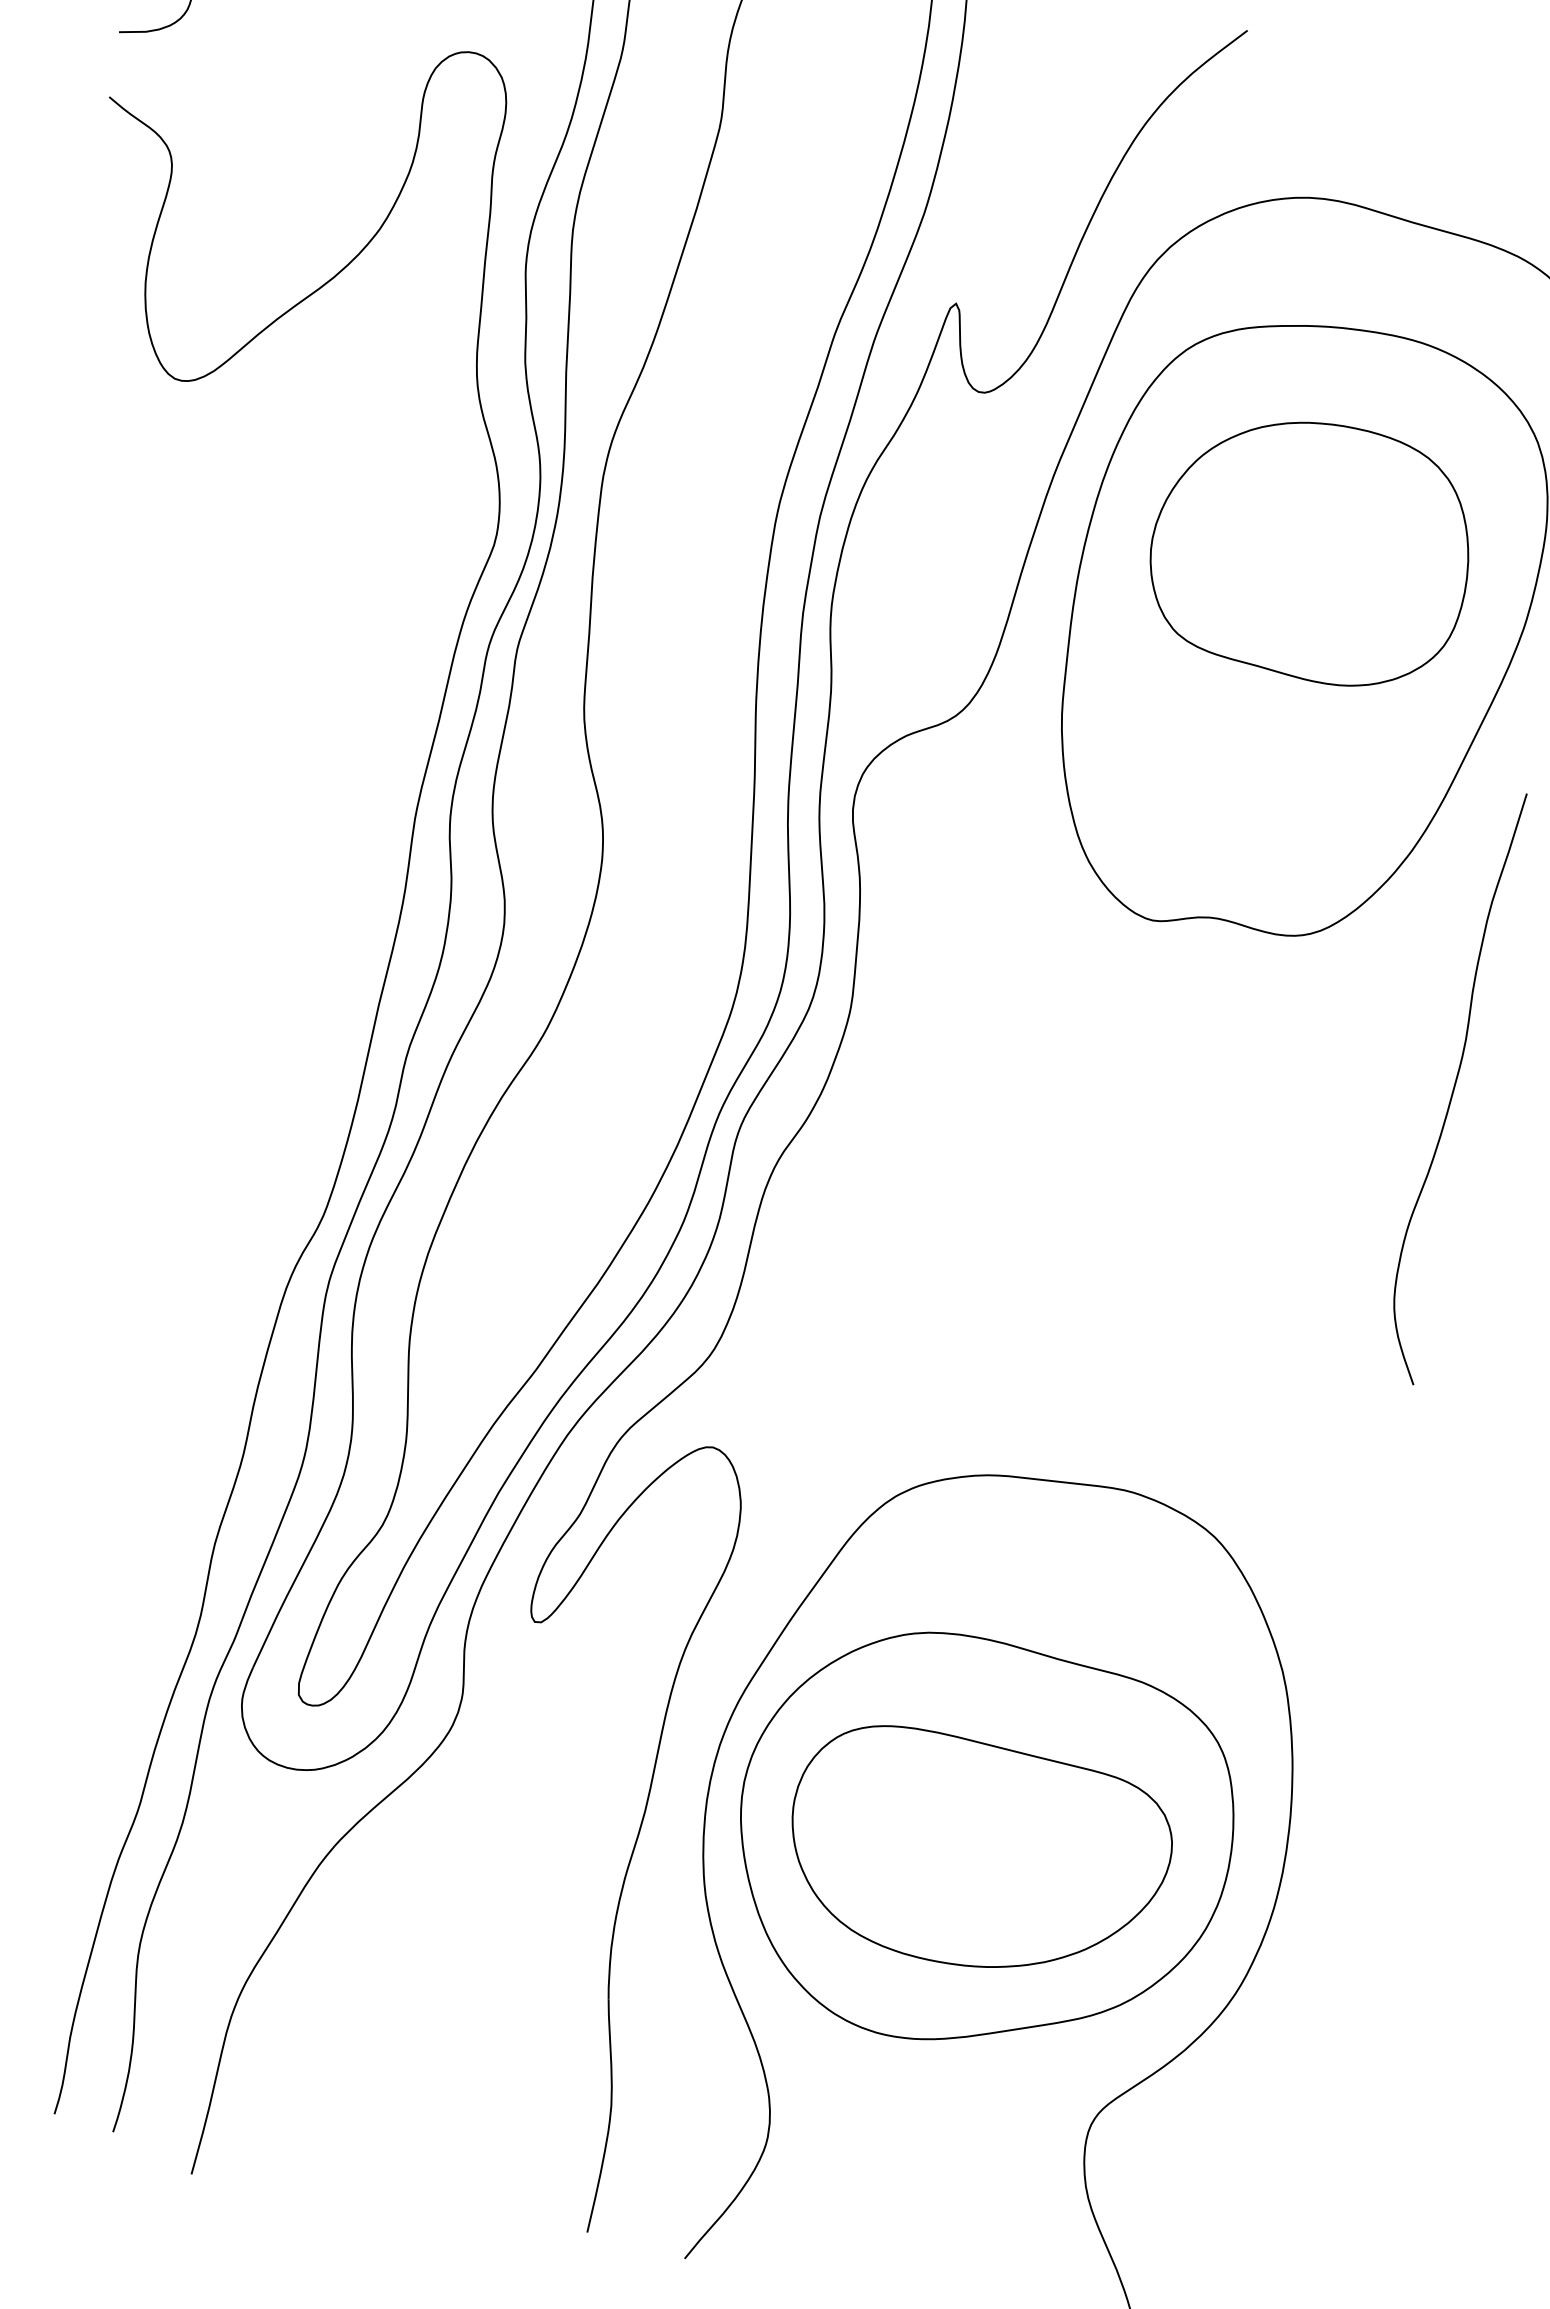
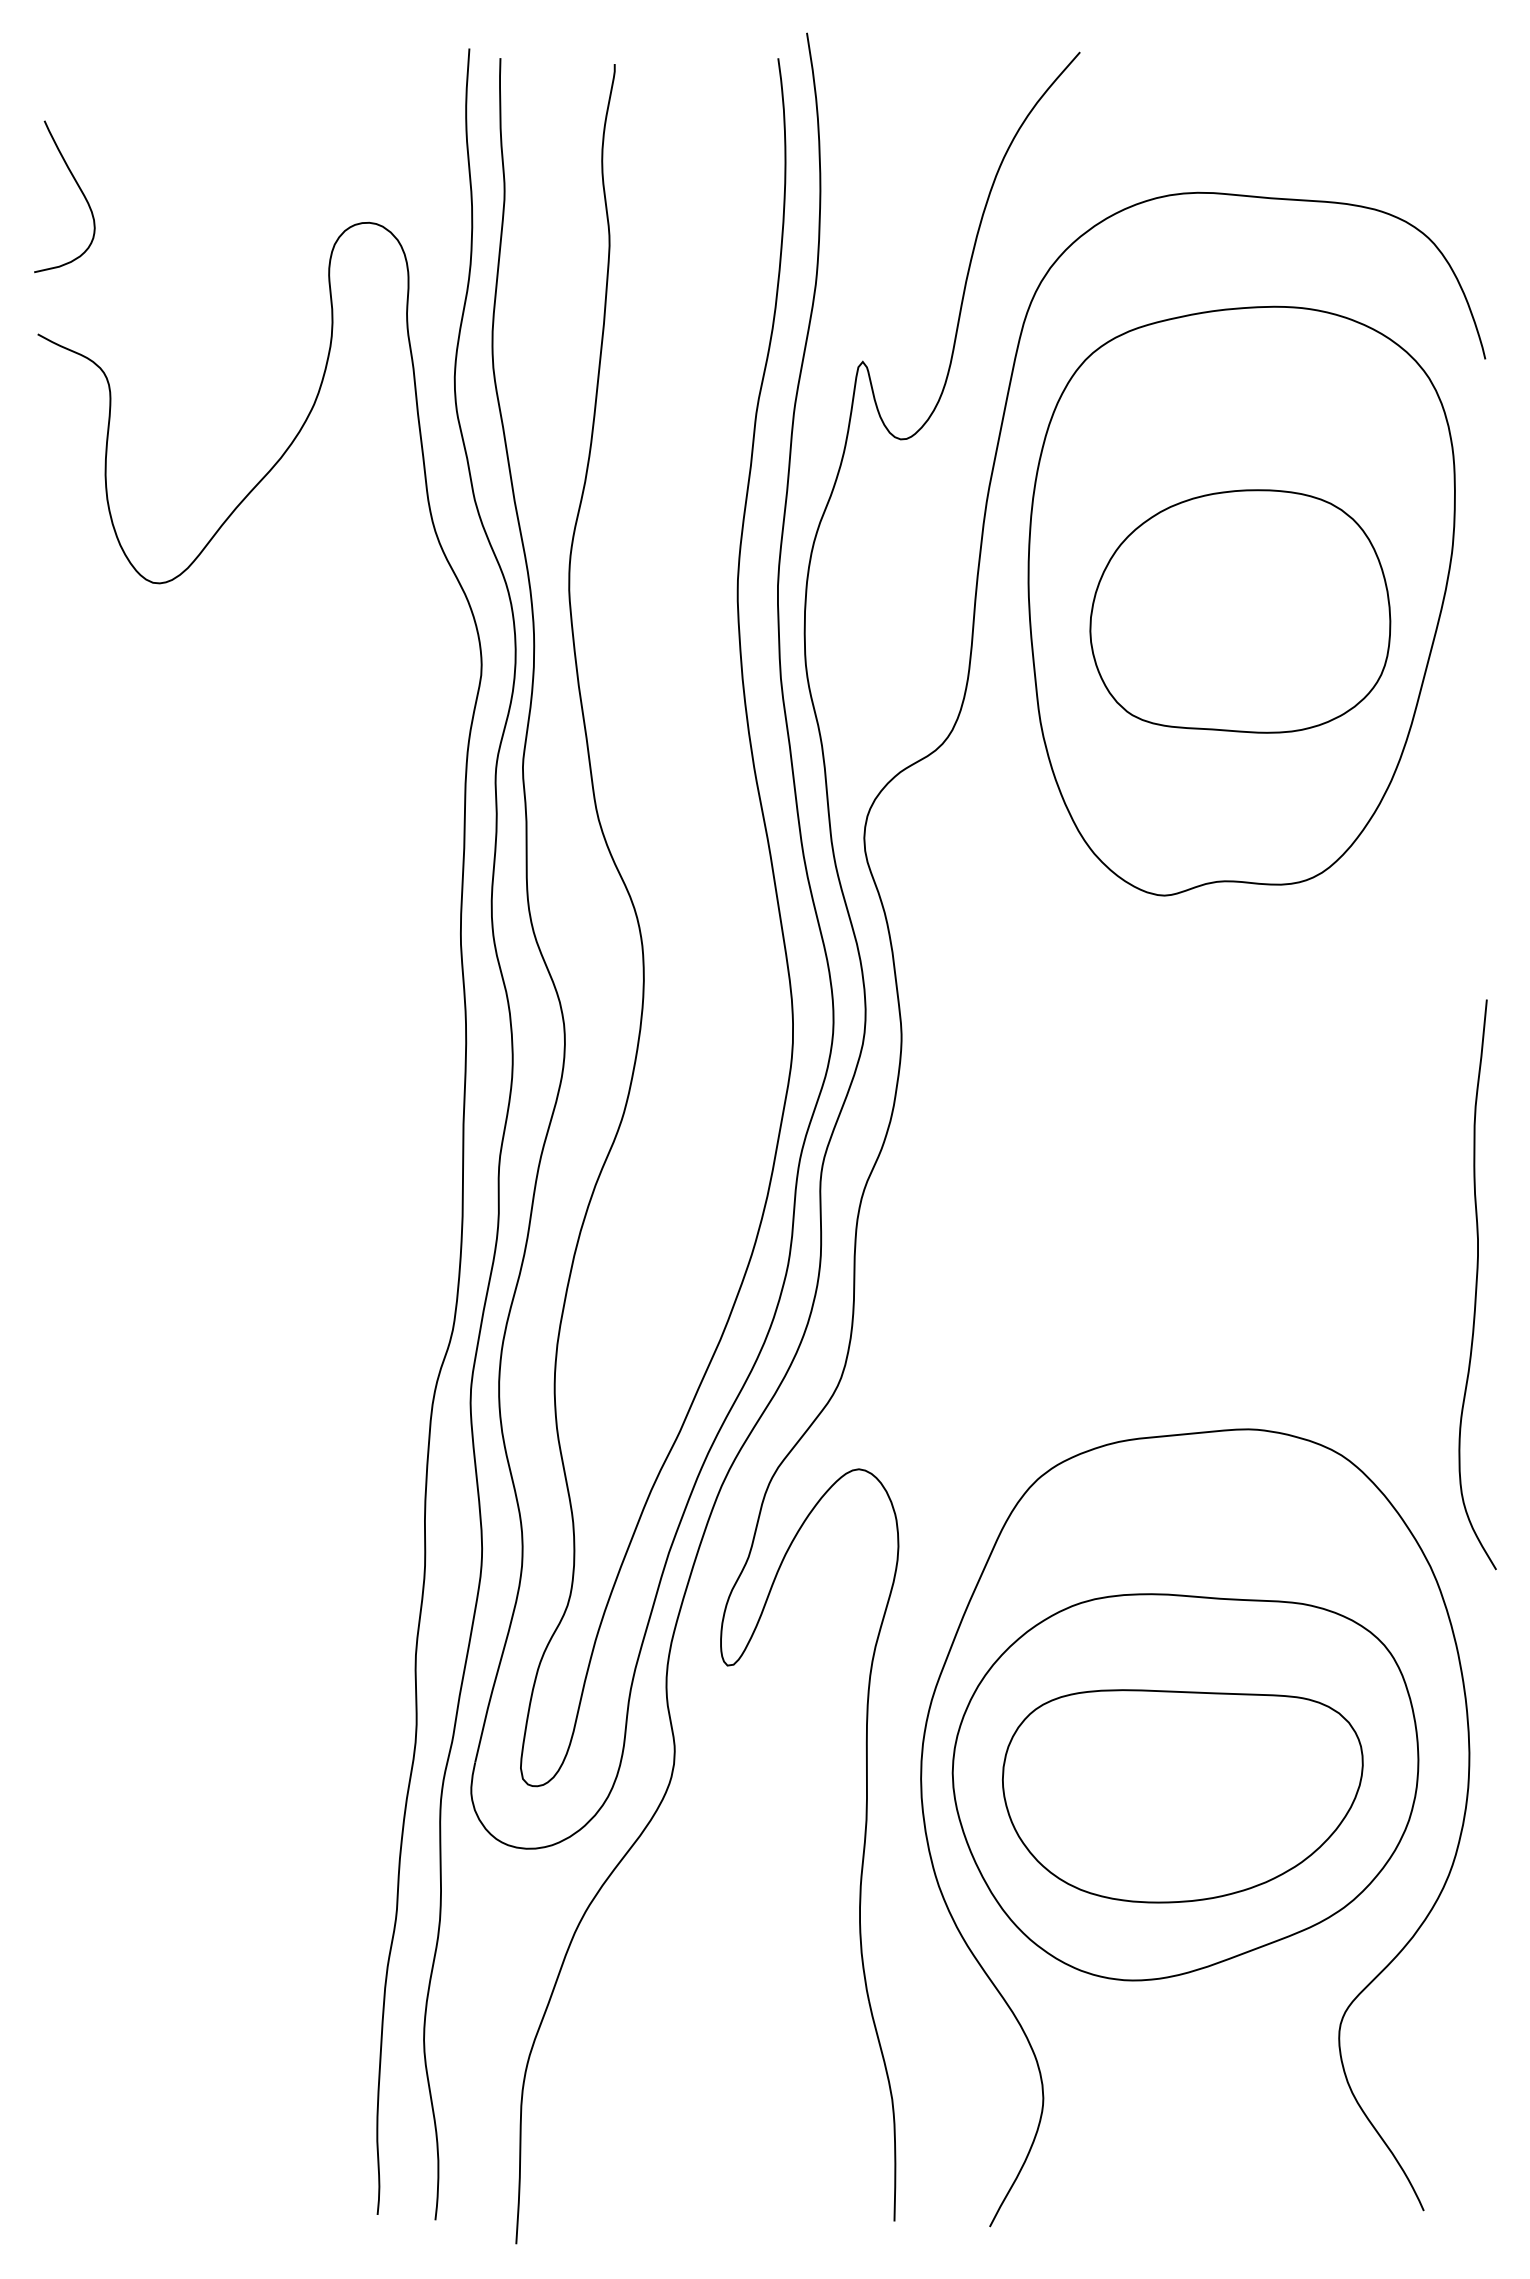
part: (1312, 550) -> (1240, 611), moved
curve: (1455, 1086) -> (1477, 1284), moved

